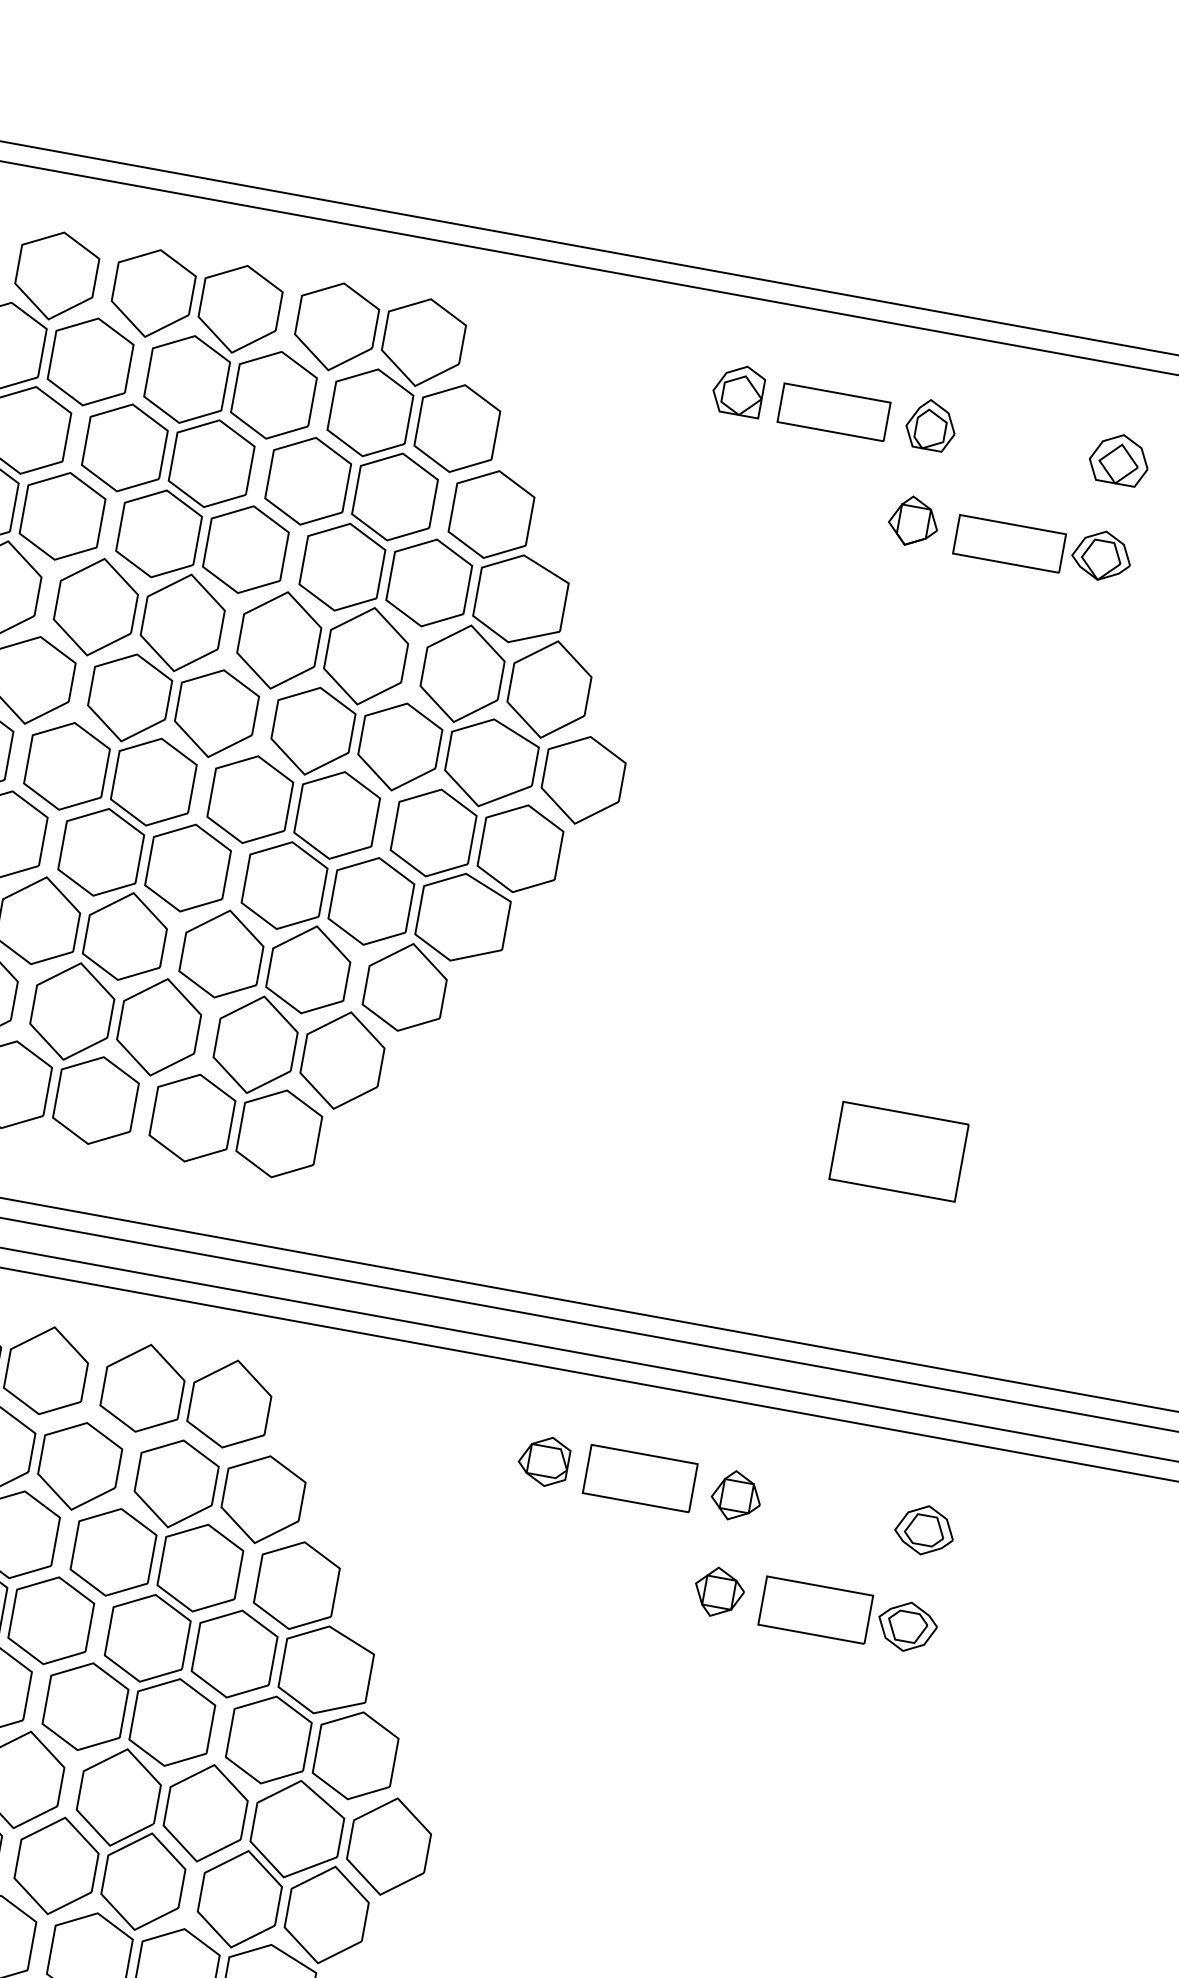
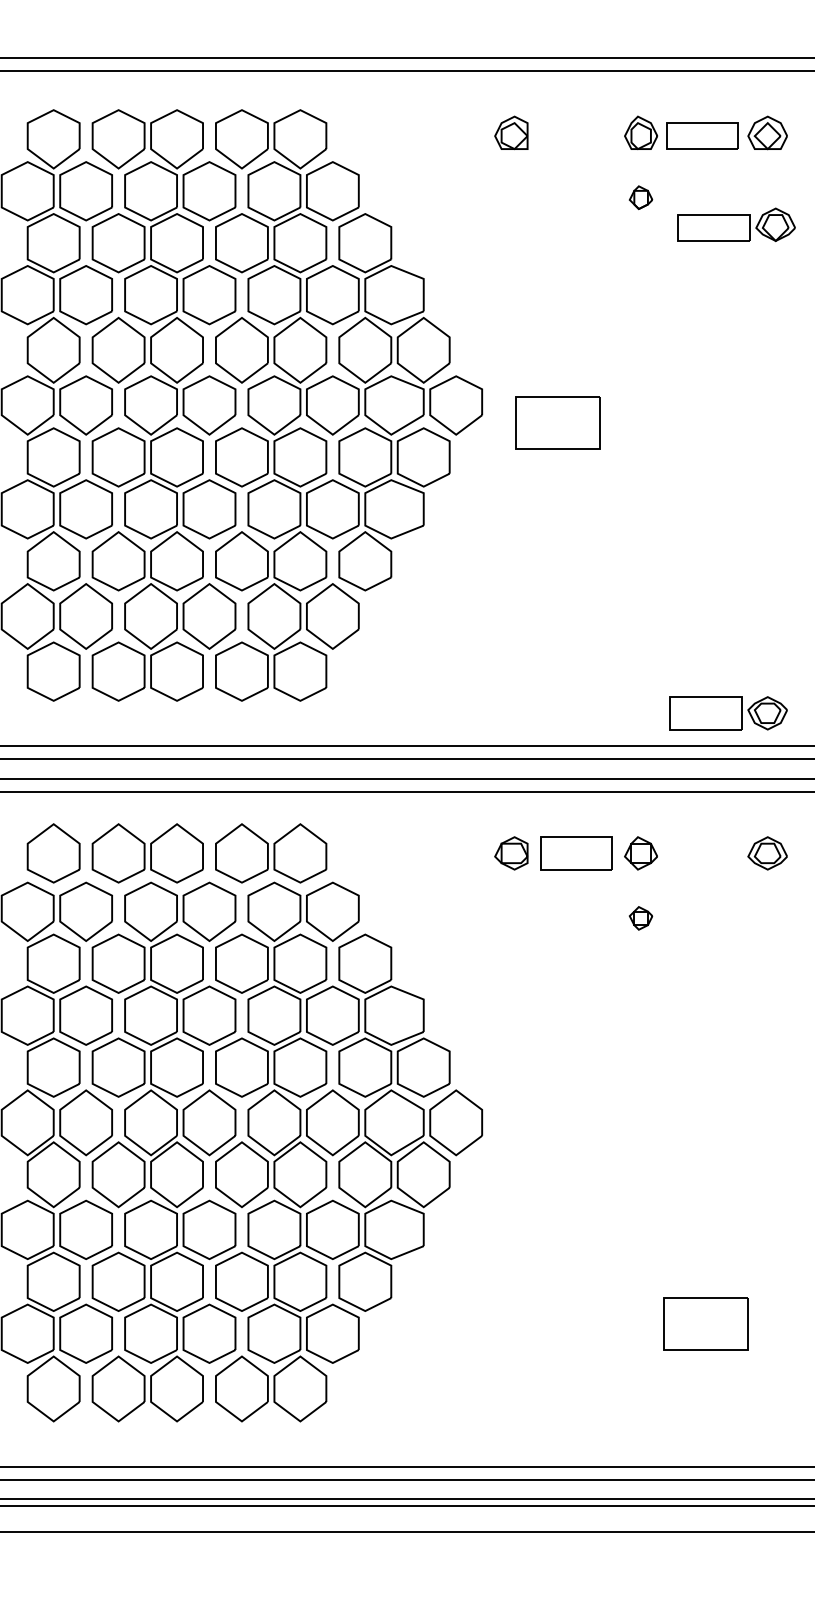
part: (834, 411) -> (702, 135), moved
part: (912, 520) -> (640, 197), size x0.7
part: (1043, 544) -> (736, 224), moved
part: (898, 1150) -> (557, 422), moved
part: (718, 1592) -> (640, 918), size x0.7
part: (848, 1616) -> (728, 713), moved

